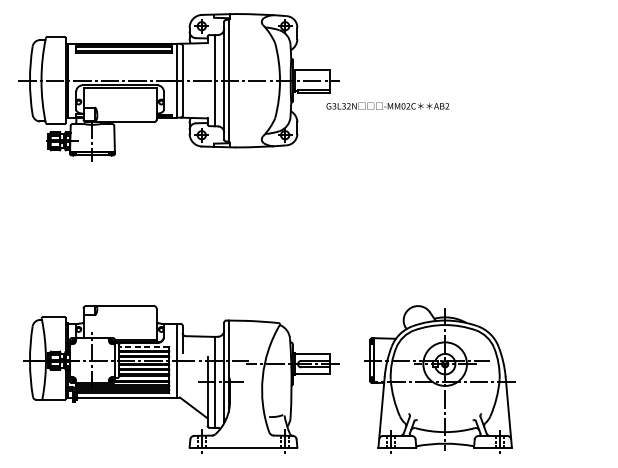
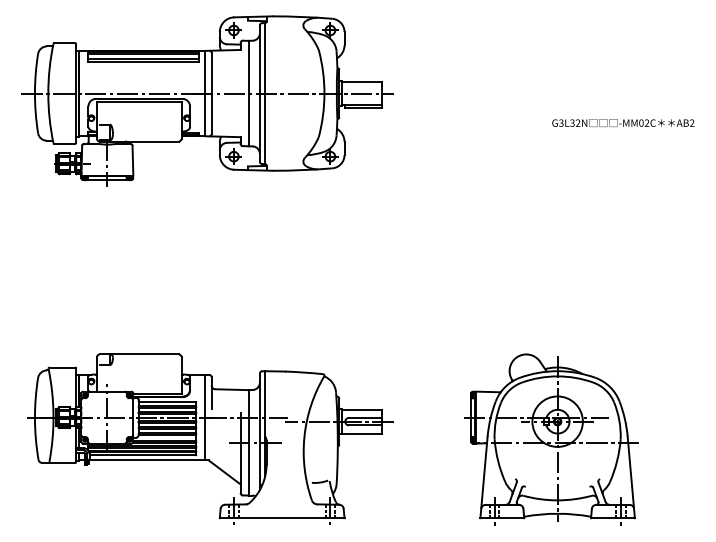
text: (388, 105) -> (623, 122), moved
line: (144, 346) -> (167, 401), dashed -> solid
part: (439, 379) -> (551, 439), moved

